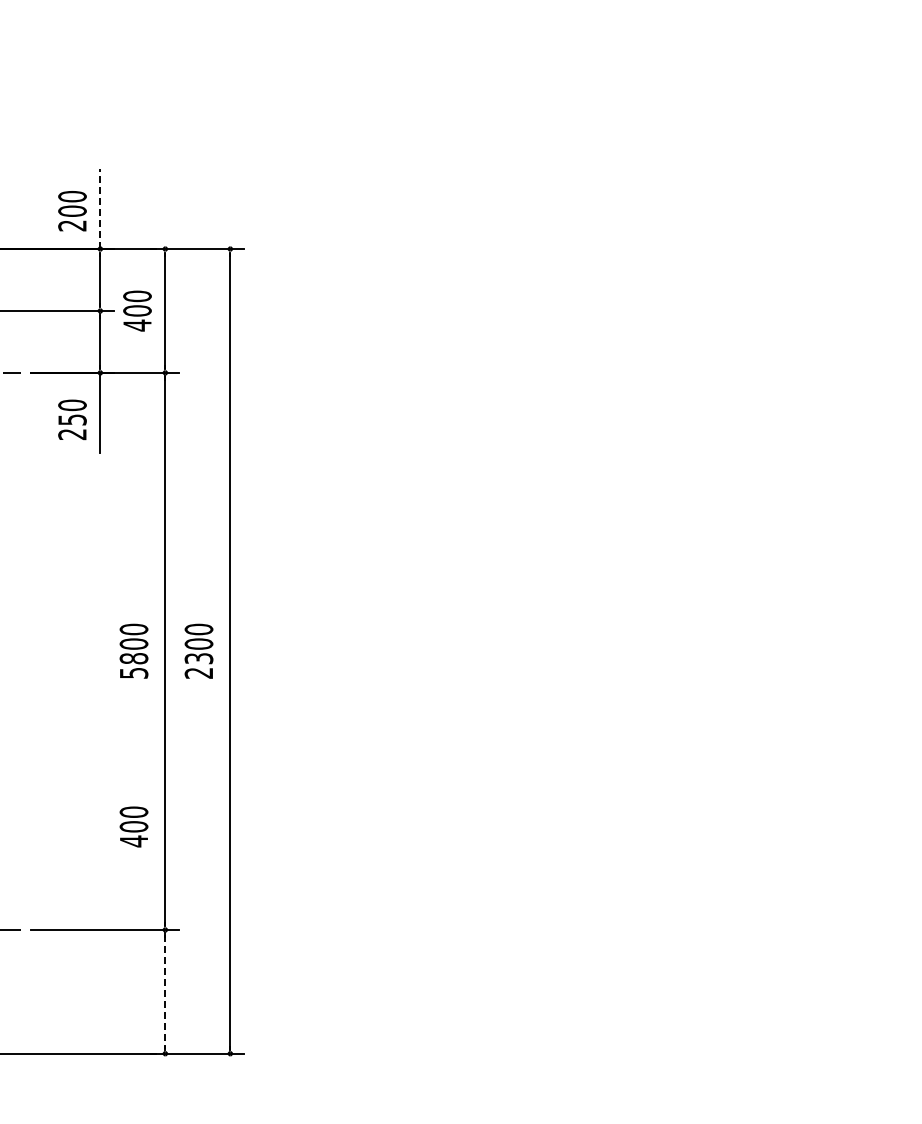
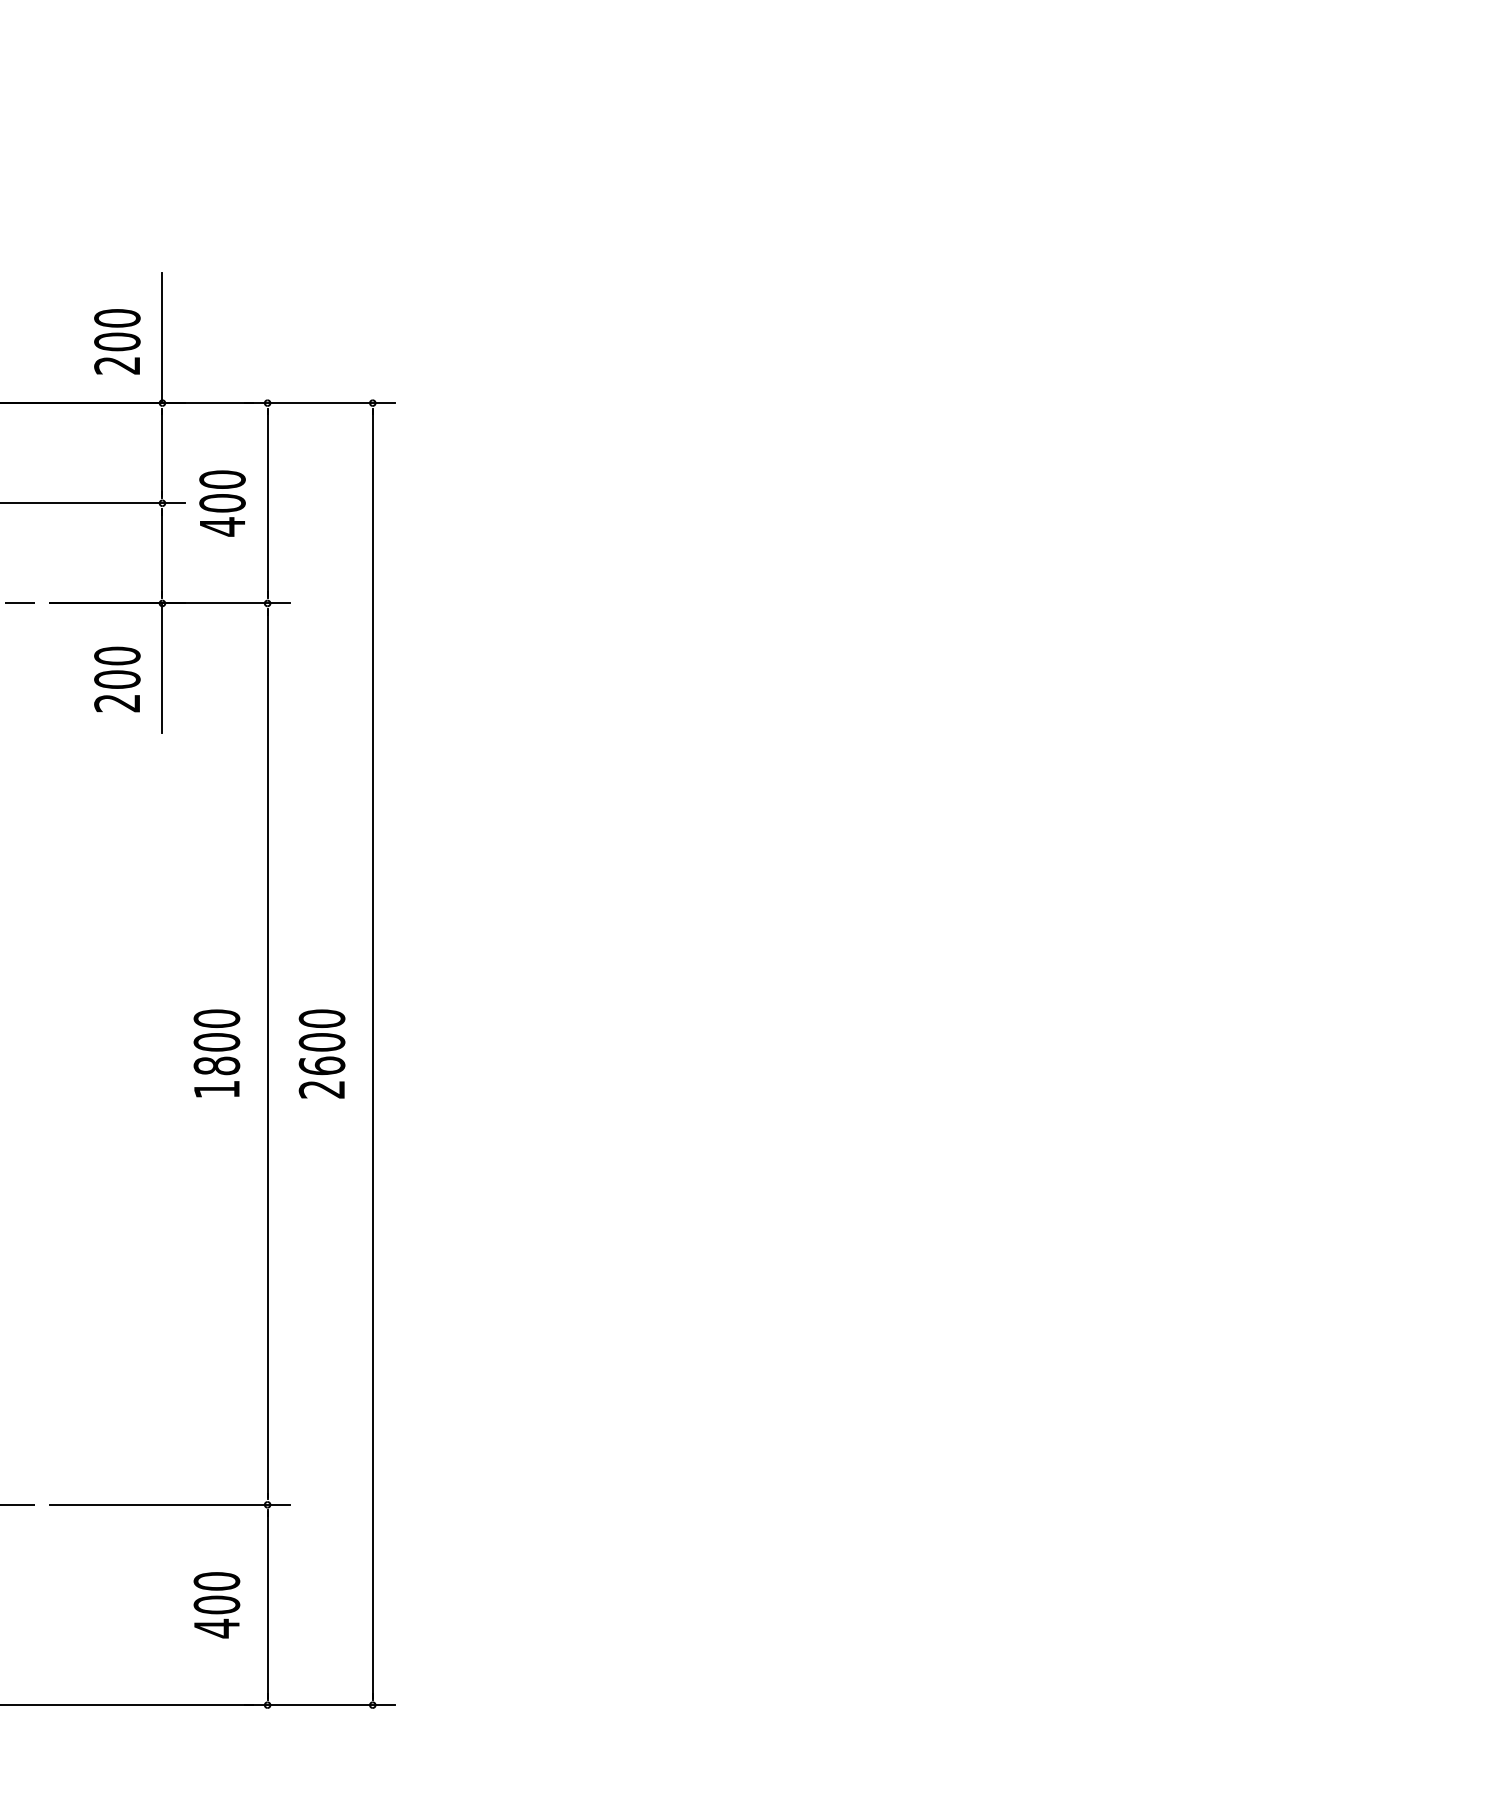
line: (100, 208) -> (162, 337), dashed -> solid
text: (72, 419) -> (117, 678), 250 -> 200
text: (198, 658) -> (321, 1065), 2300 -> 2600
text: (134, 673) -> (217, 1089), 5800 -> 1800
text: (133, 826) -> (216, 1604), moved
line: (165, 992) -> (267, 1606), dashed -> solid

